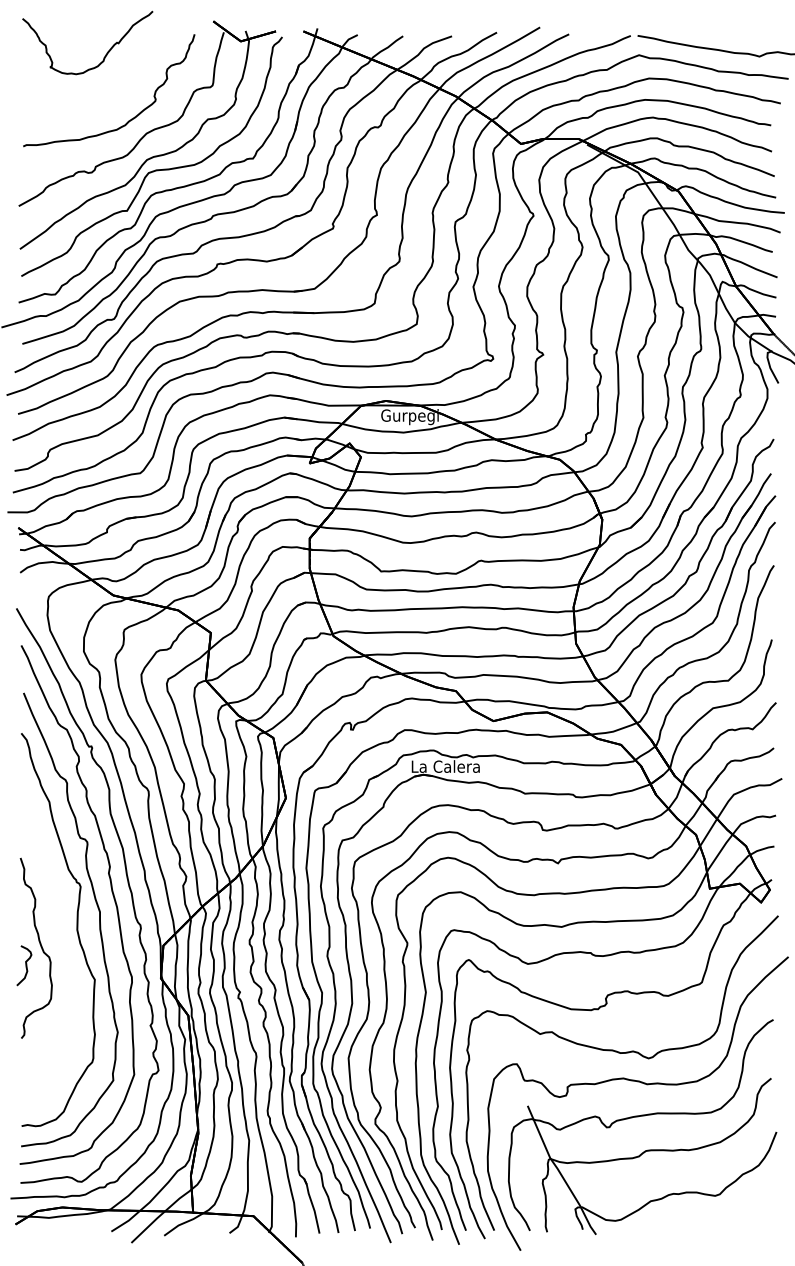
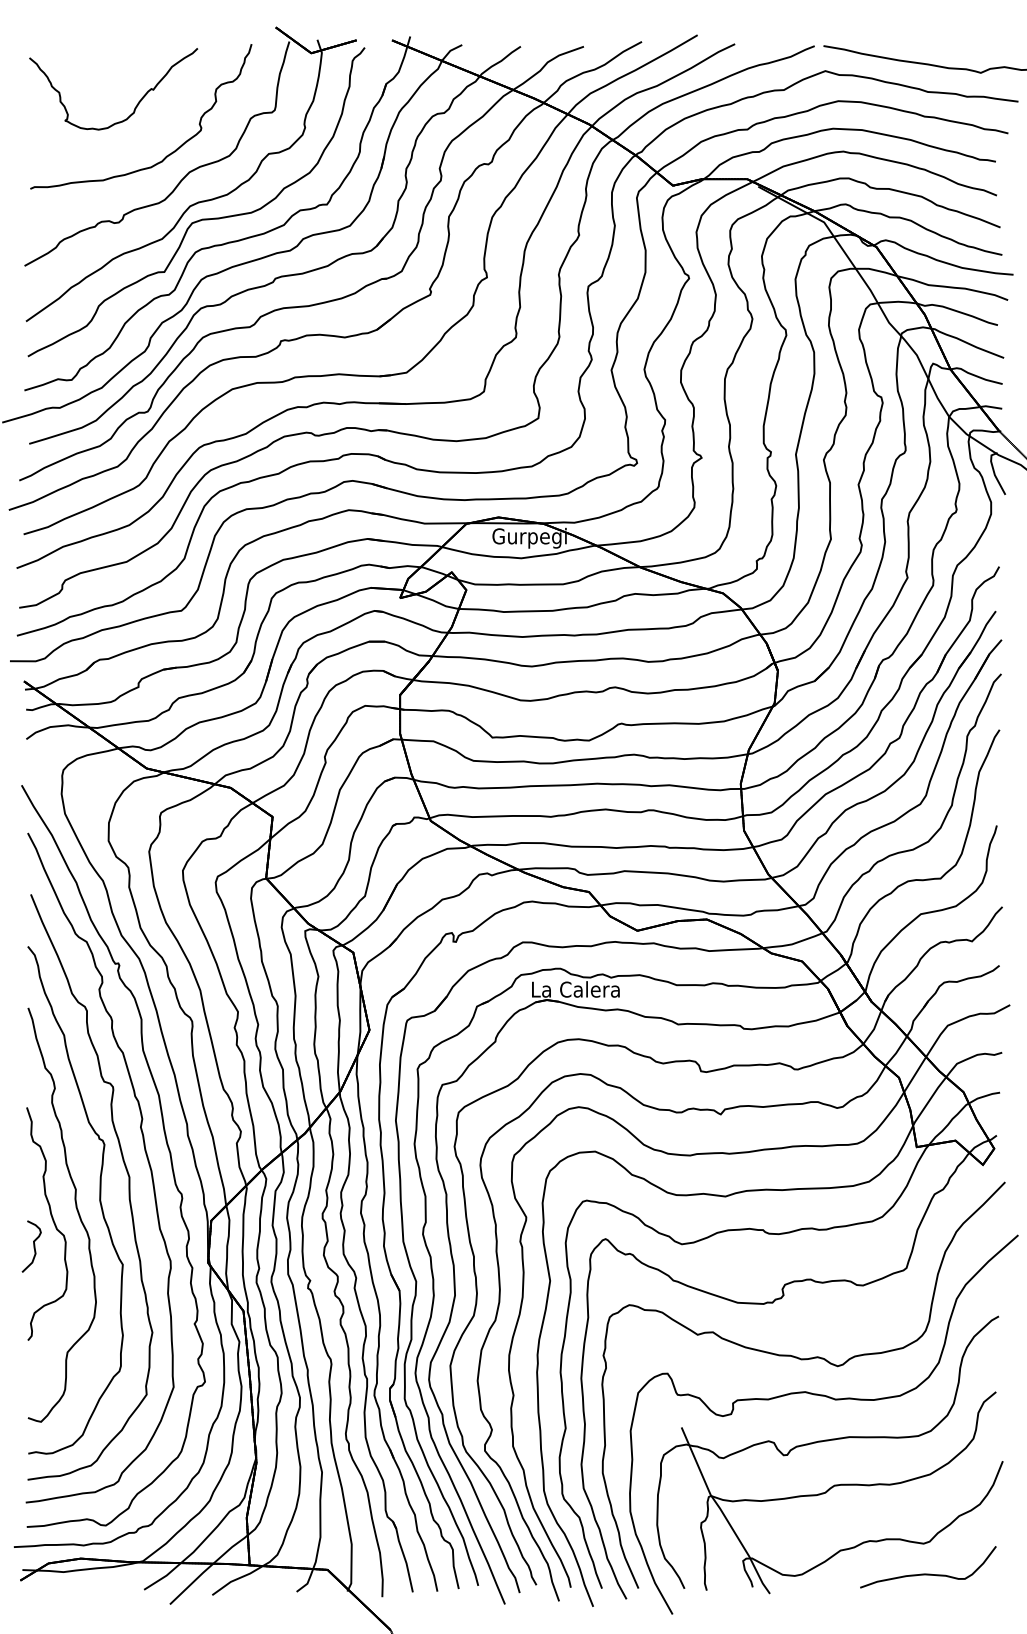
part: (105, 54) -> (136, 104), moved
part: (58, 937) -> (76, 1210), added
part: (718, 1214) -> (928, 1567), added

